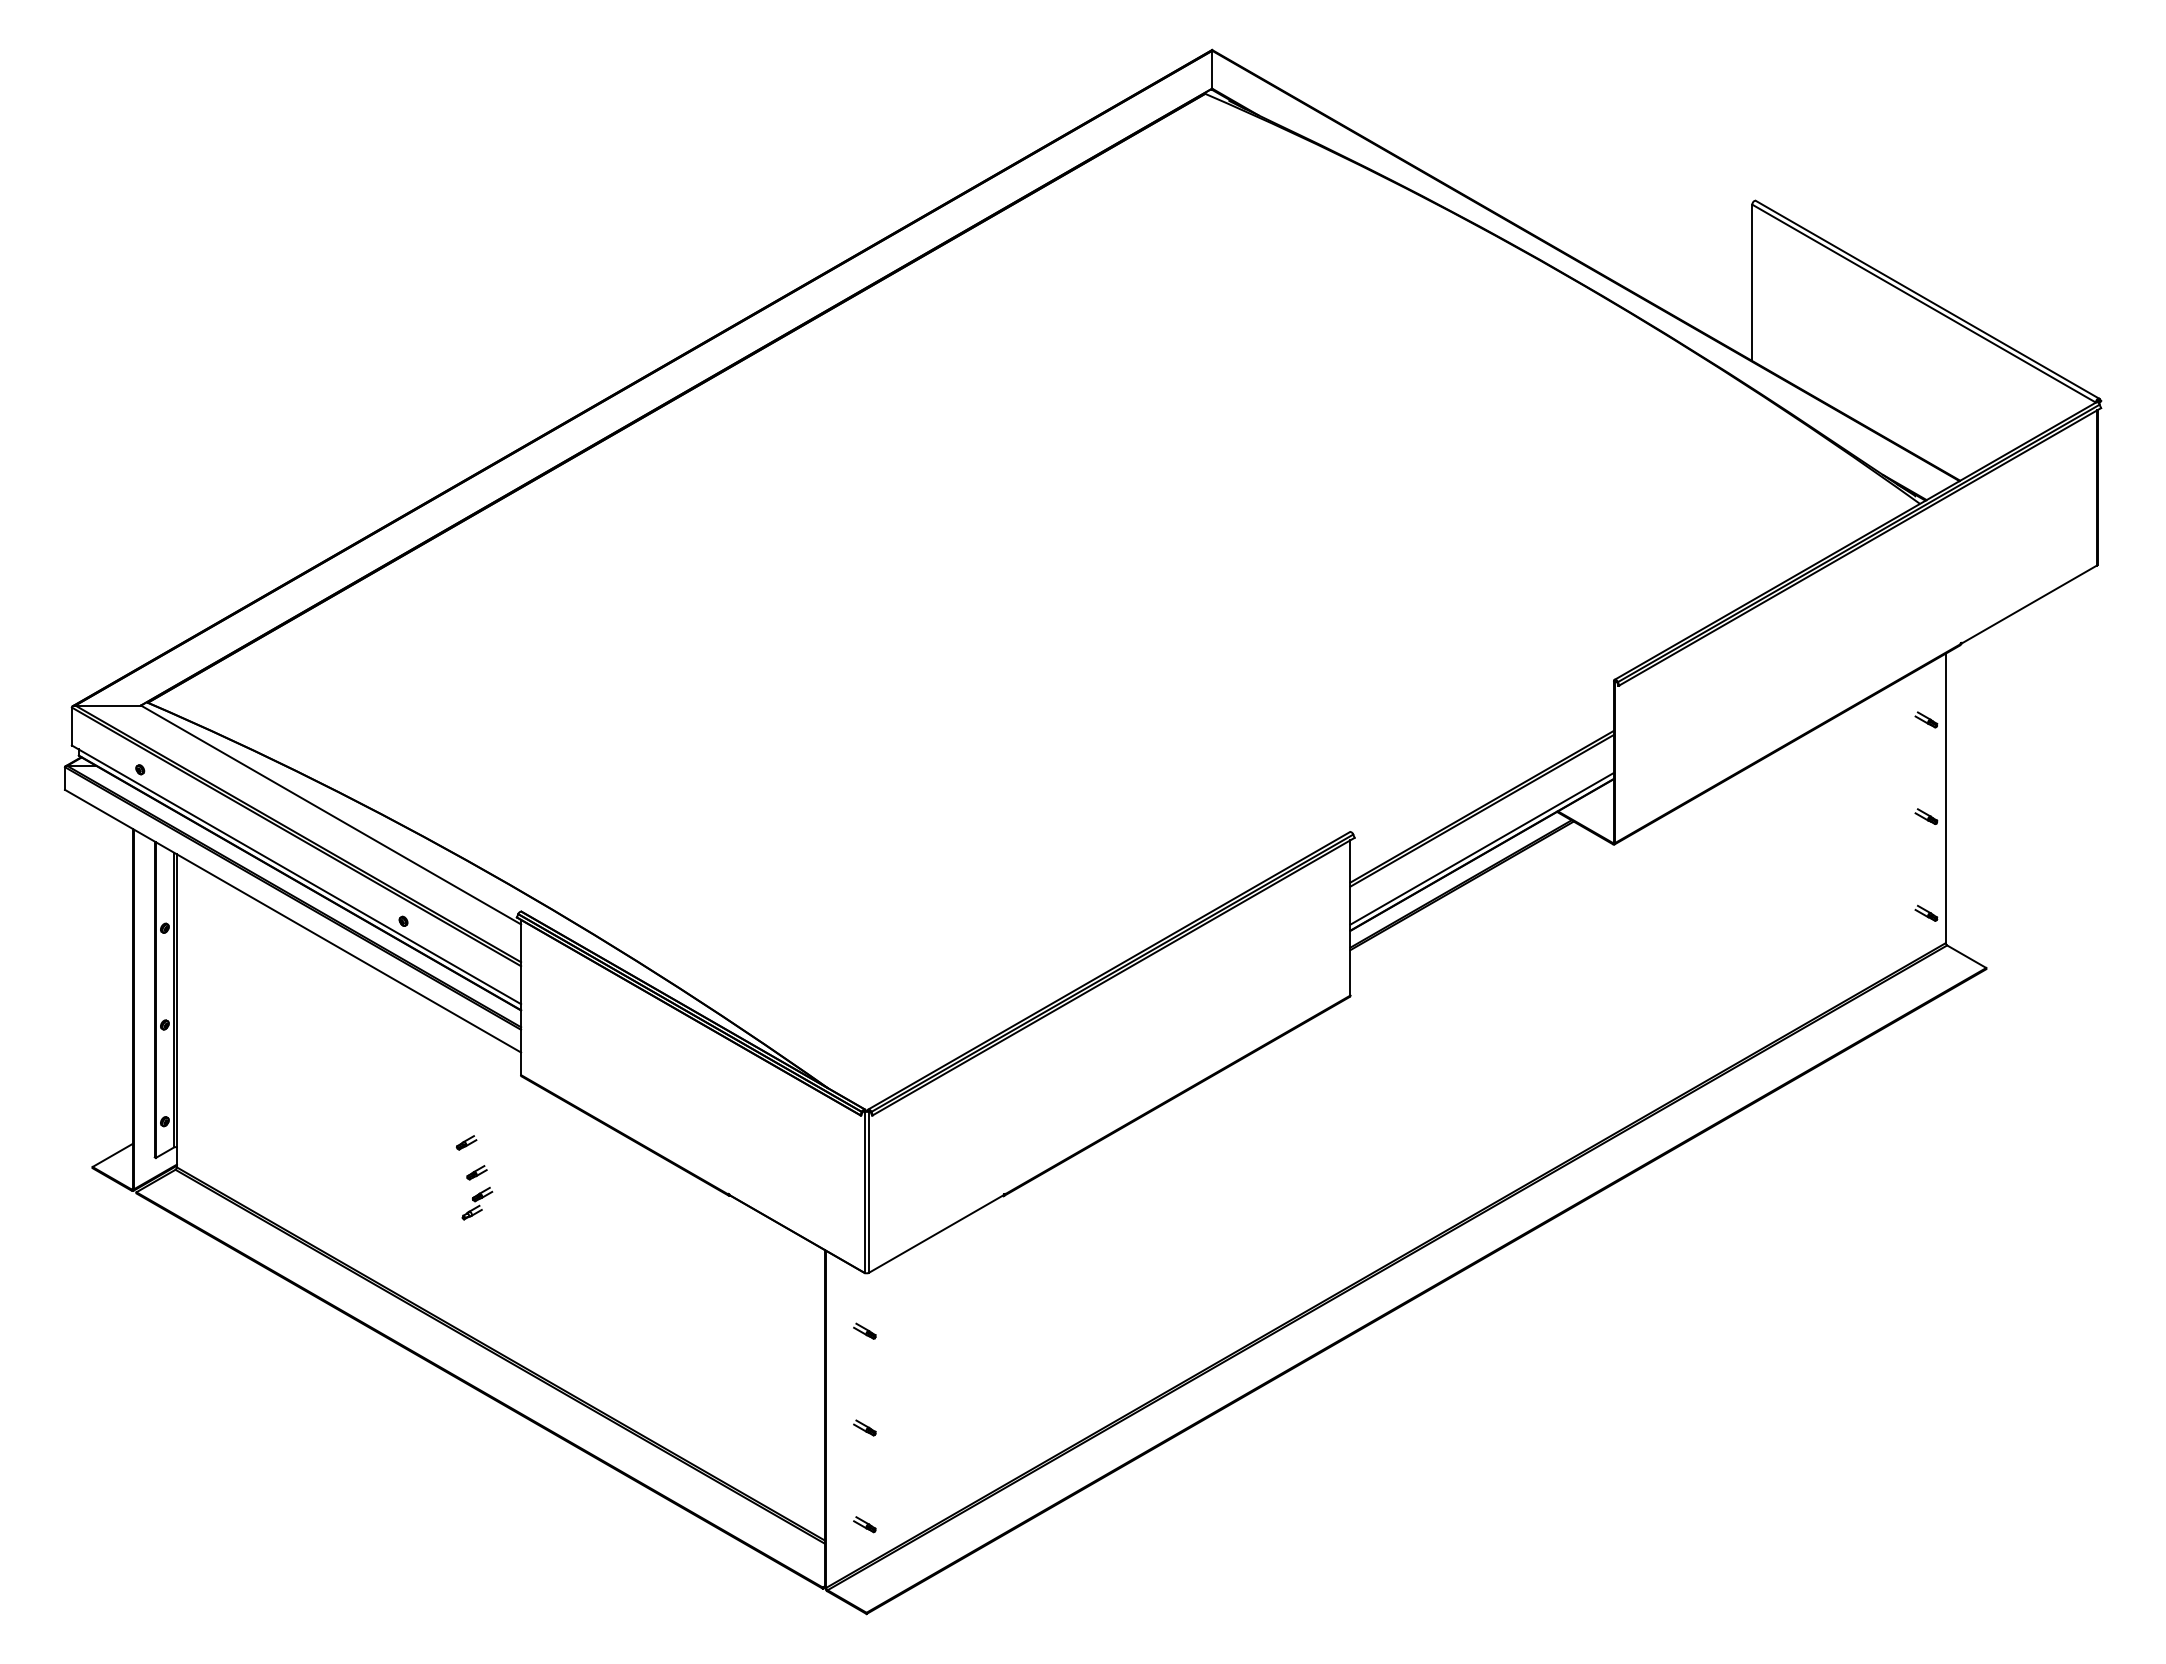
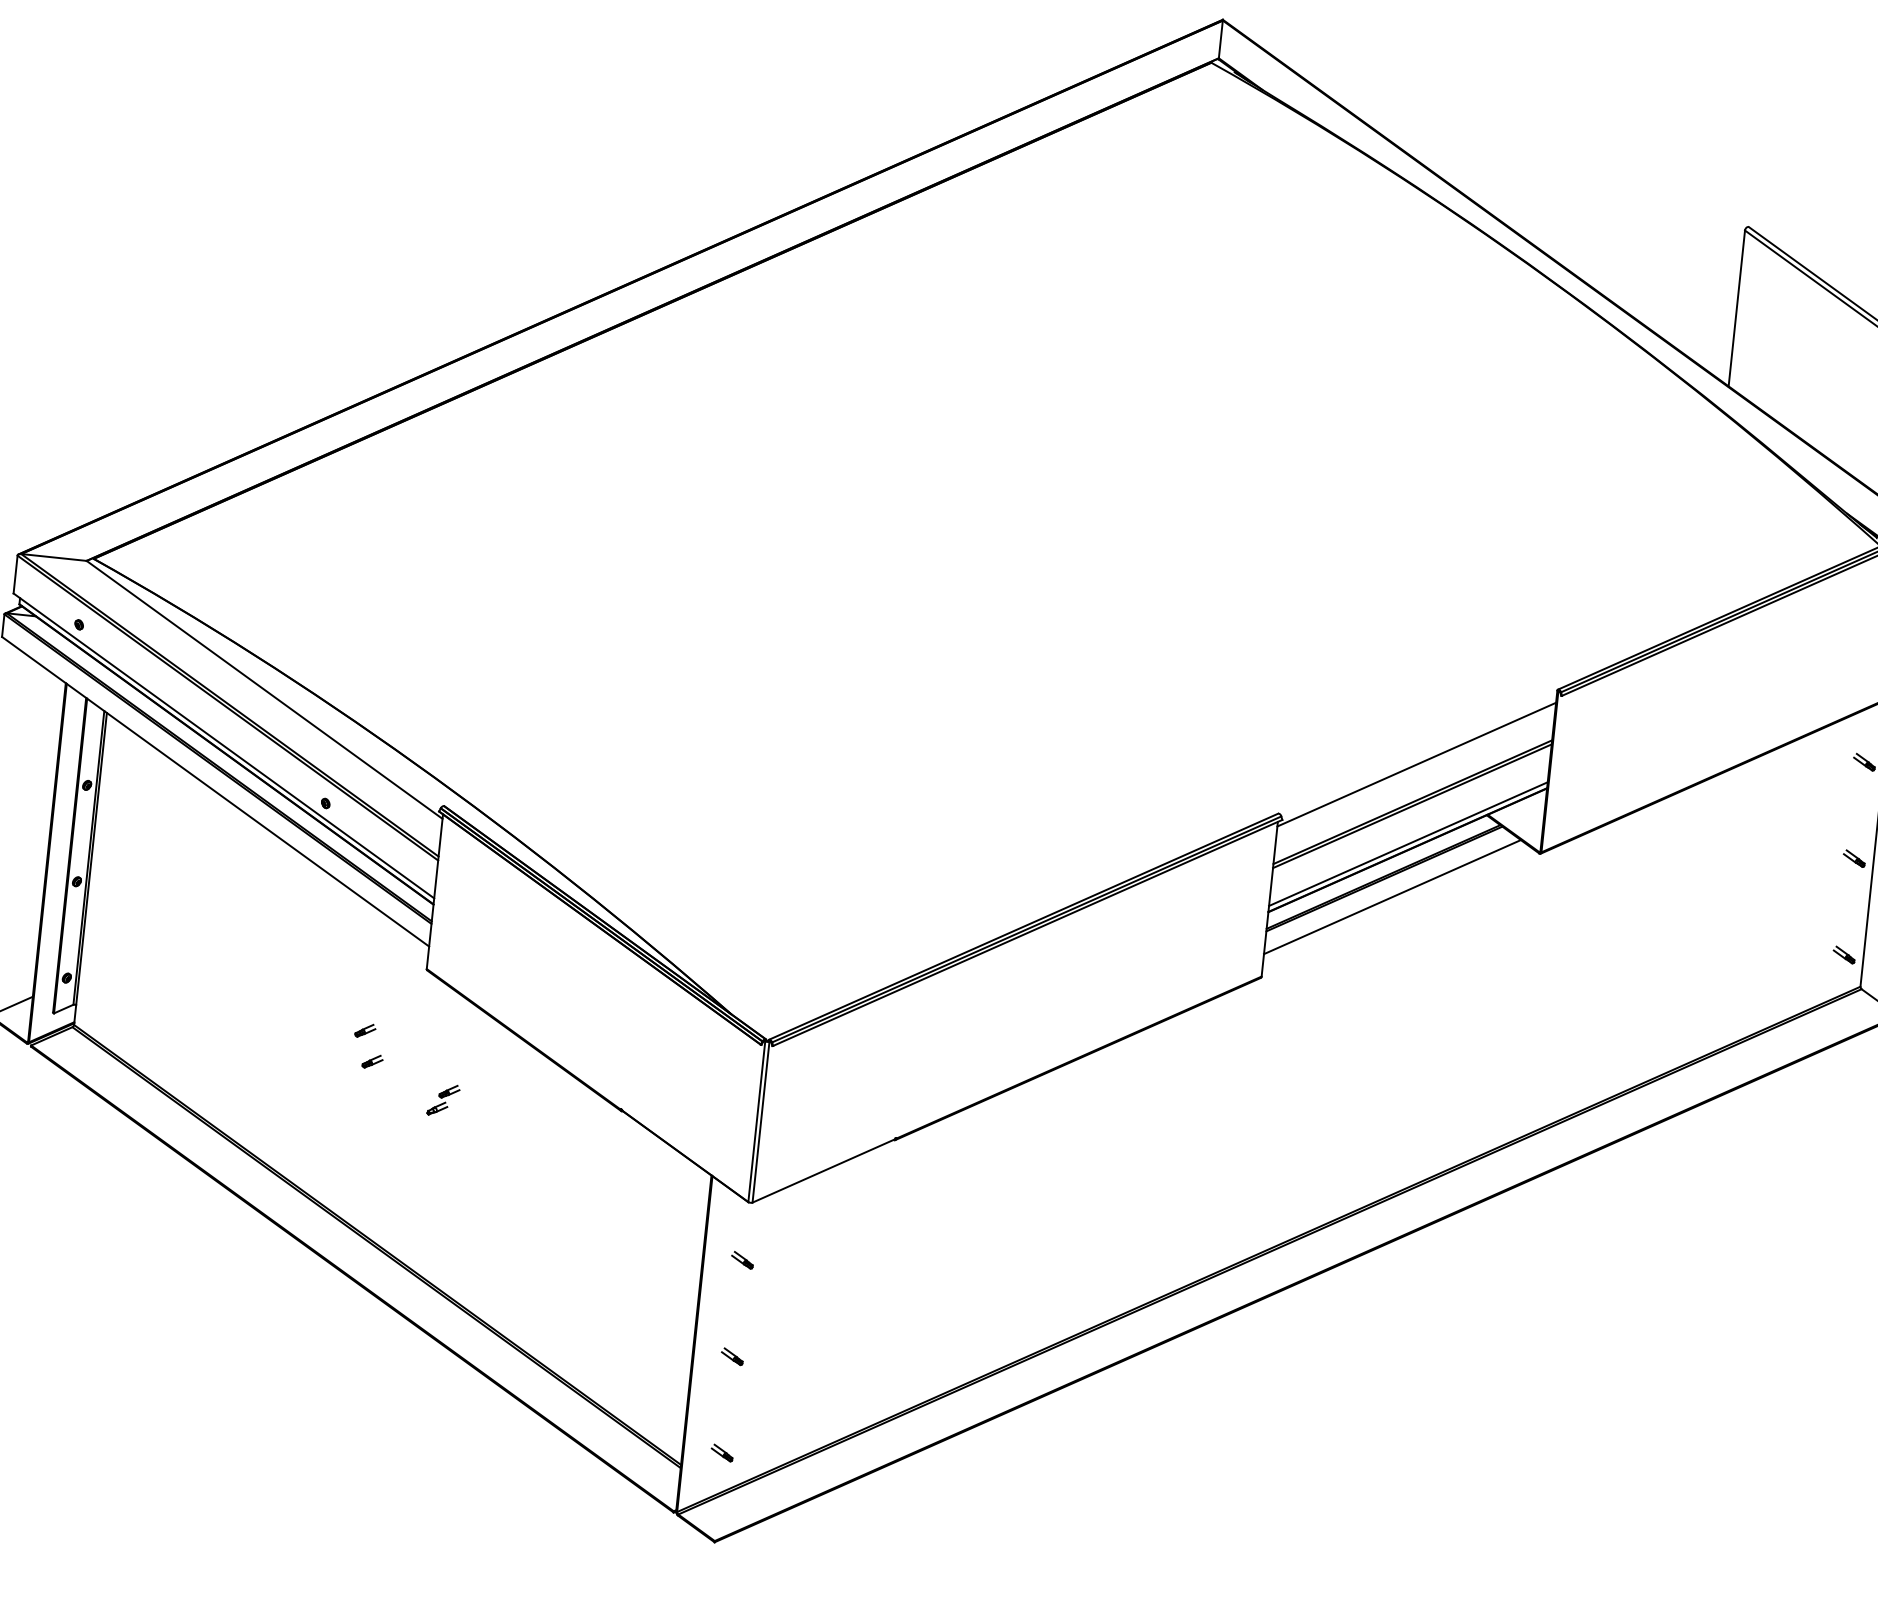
line: (1482, 768) -> (1417, 764), added
line: (1471, 902) -> (1392, 896), added
part: (477, 1203) -> (443, 1100), moved

